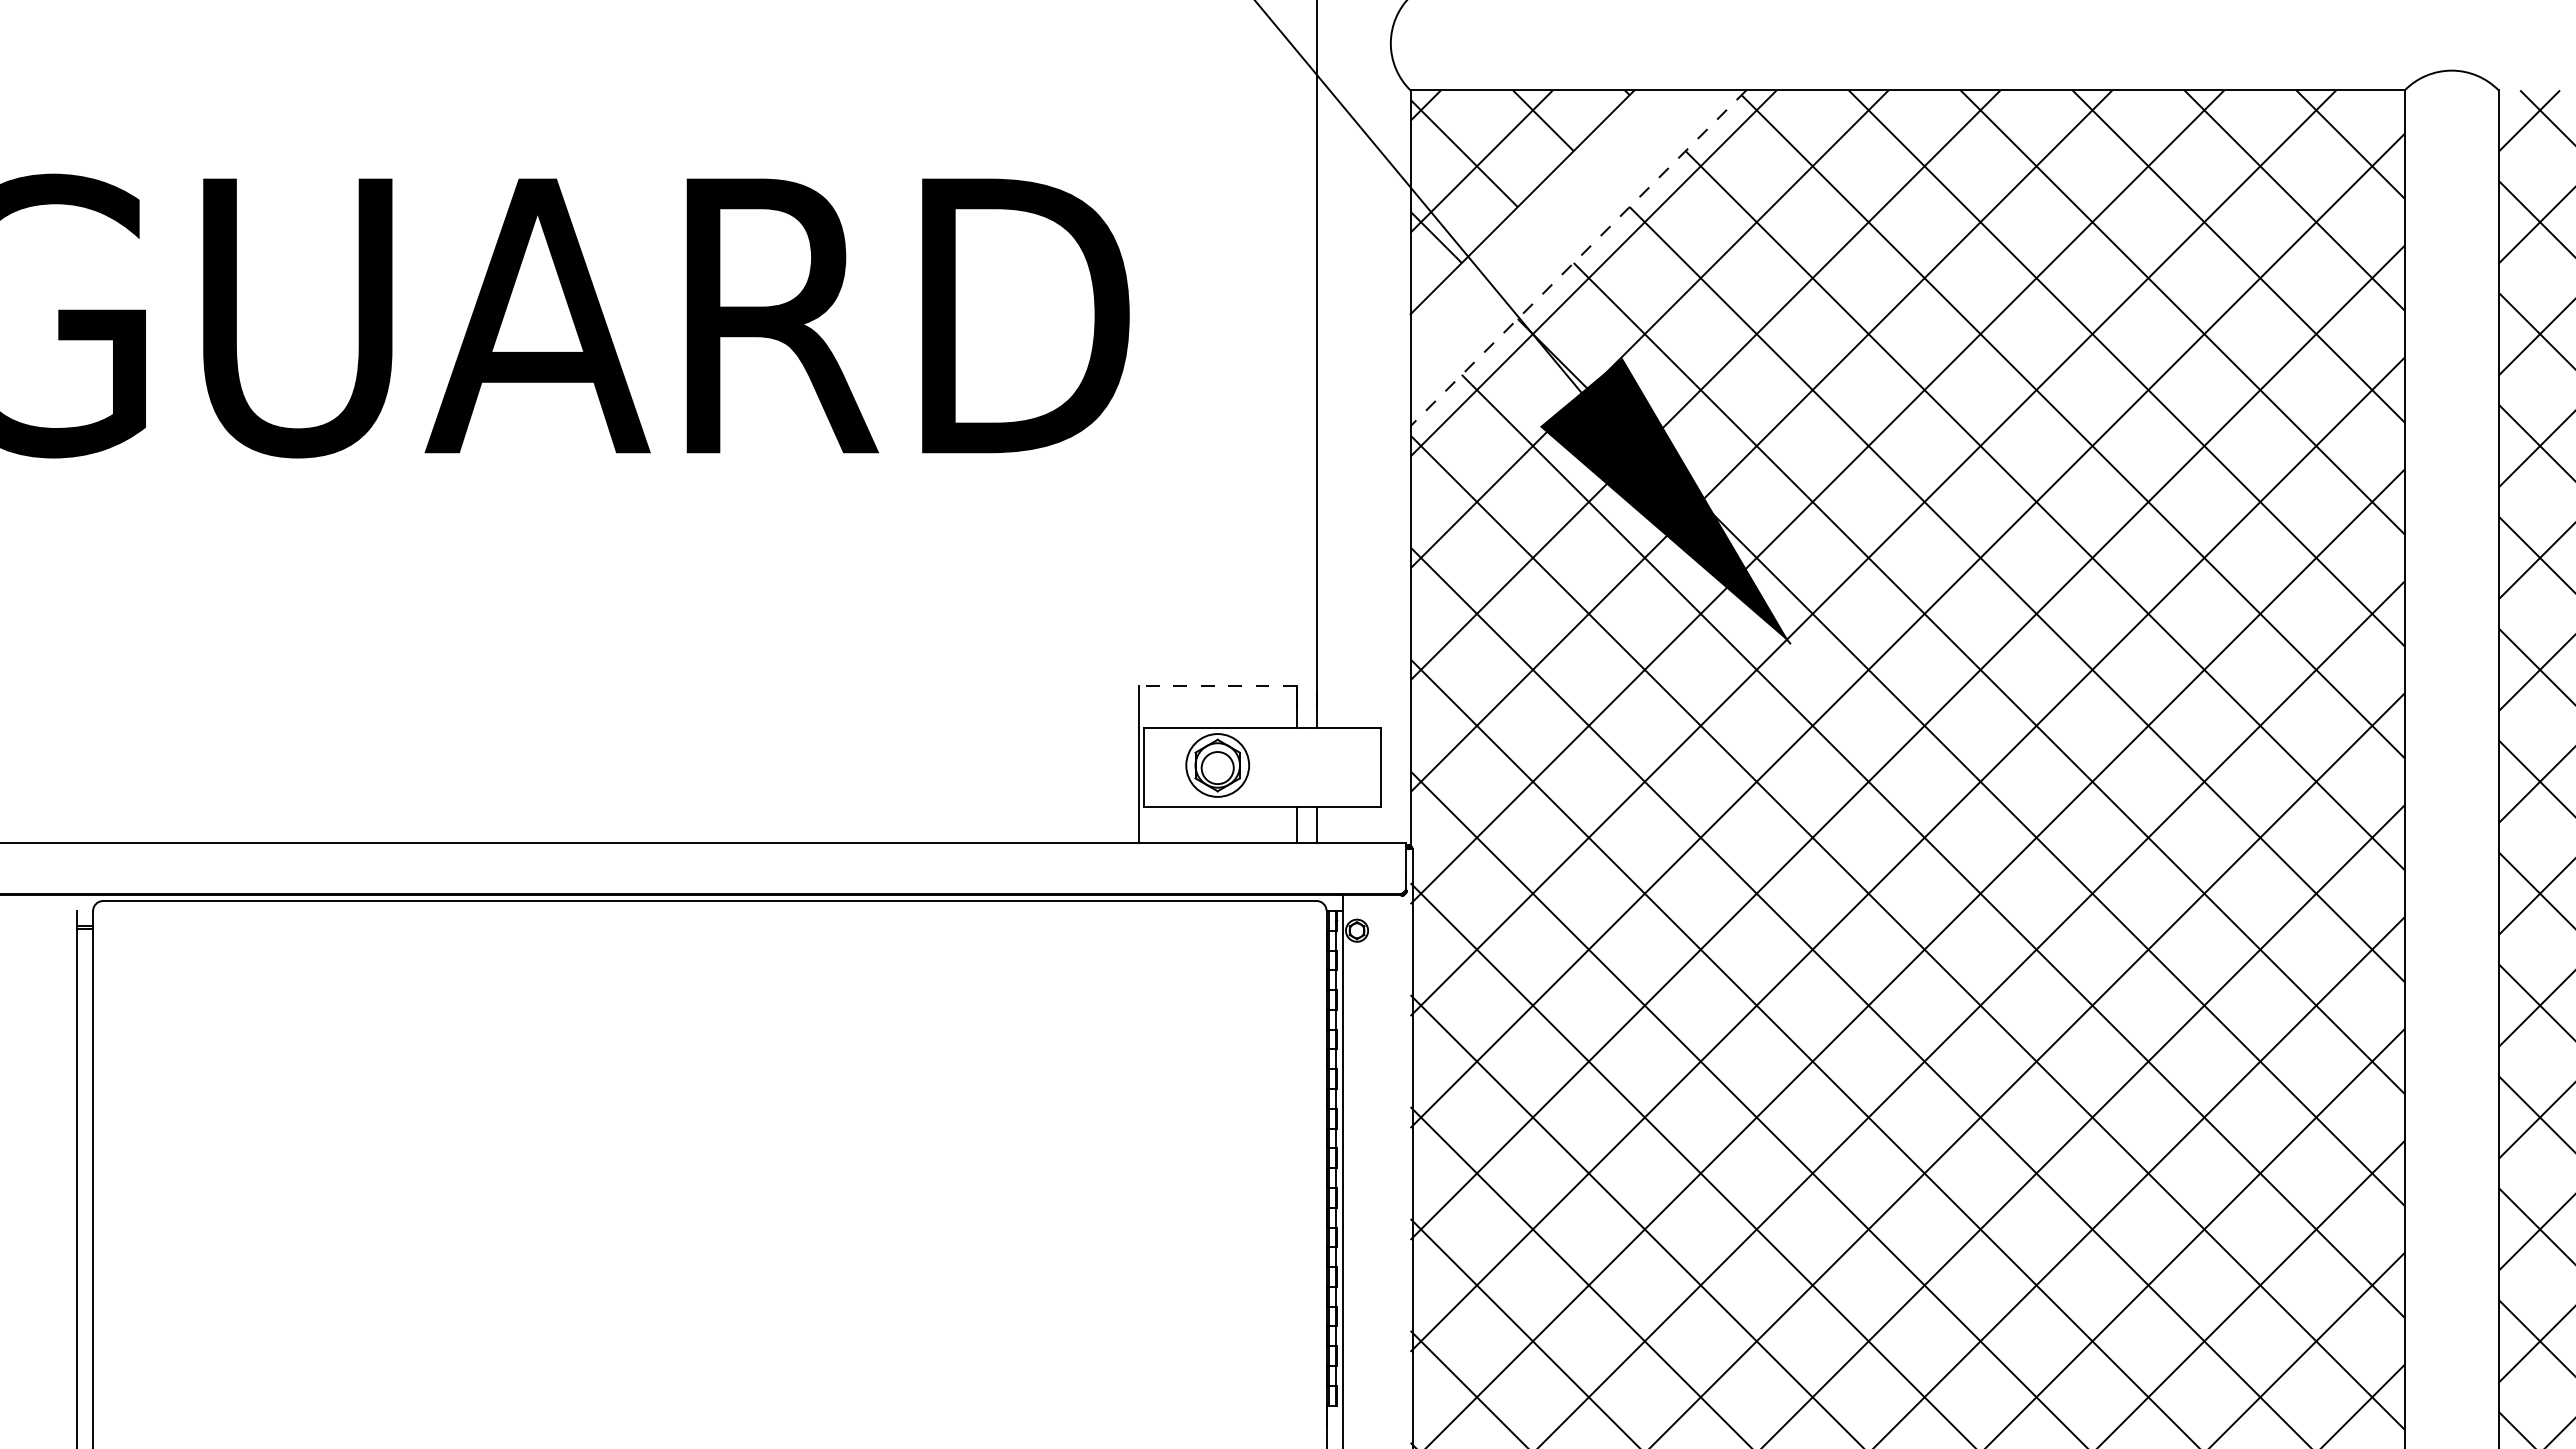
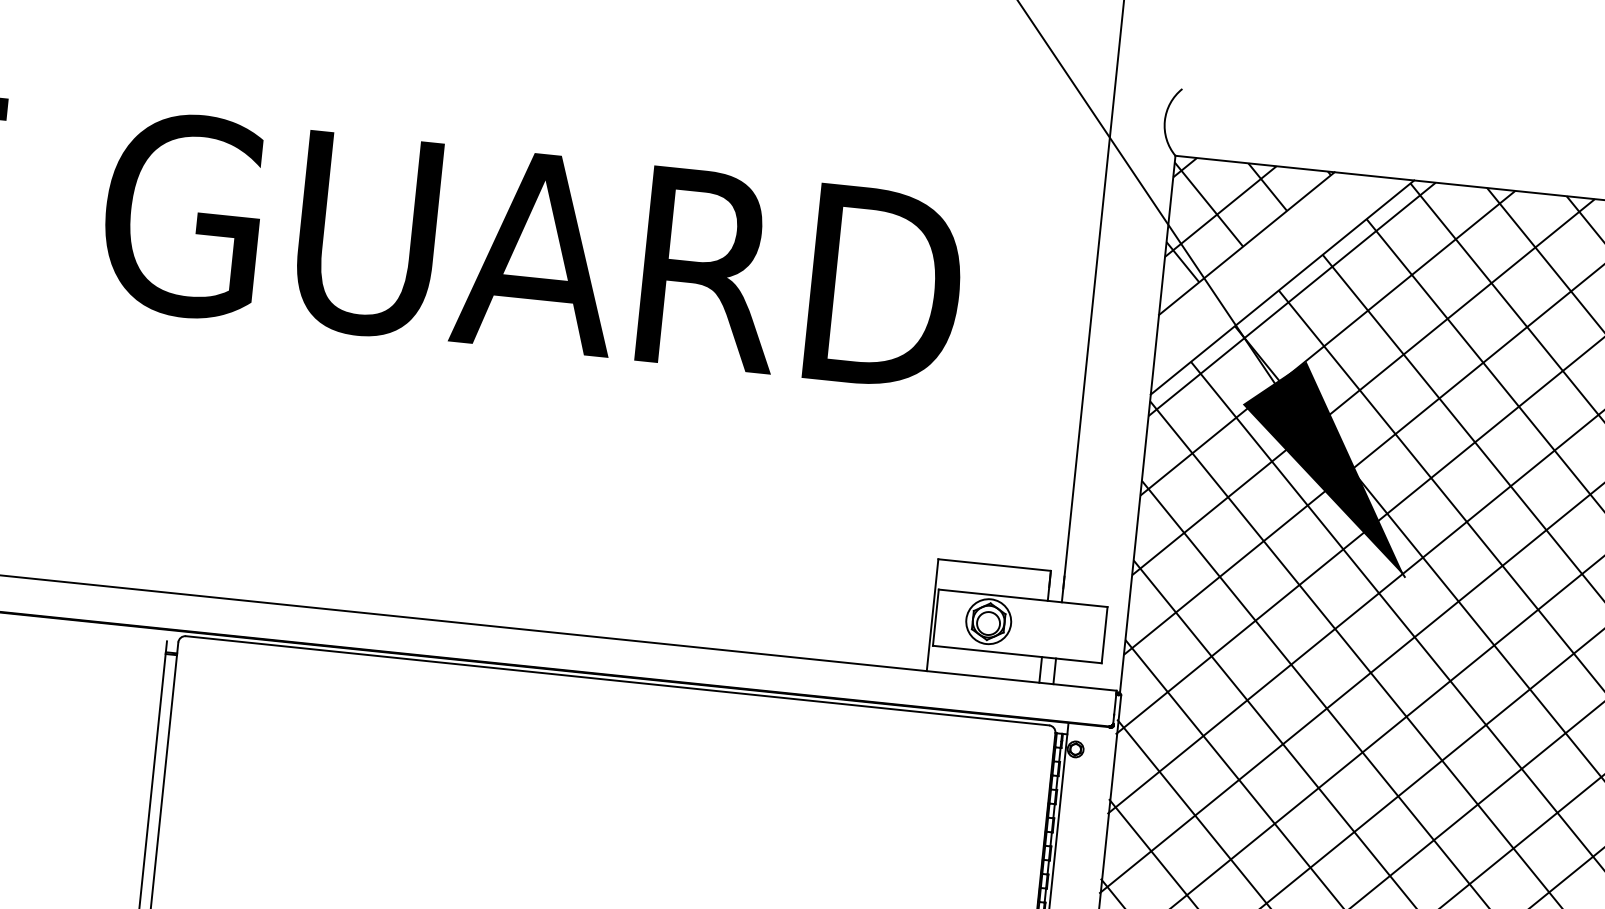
line: (1578, 258) -> (1282, 287), dashed -> solid
line: (1217, 685) -> (994, 564), dashed -> solid

